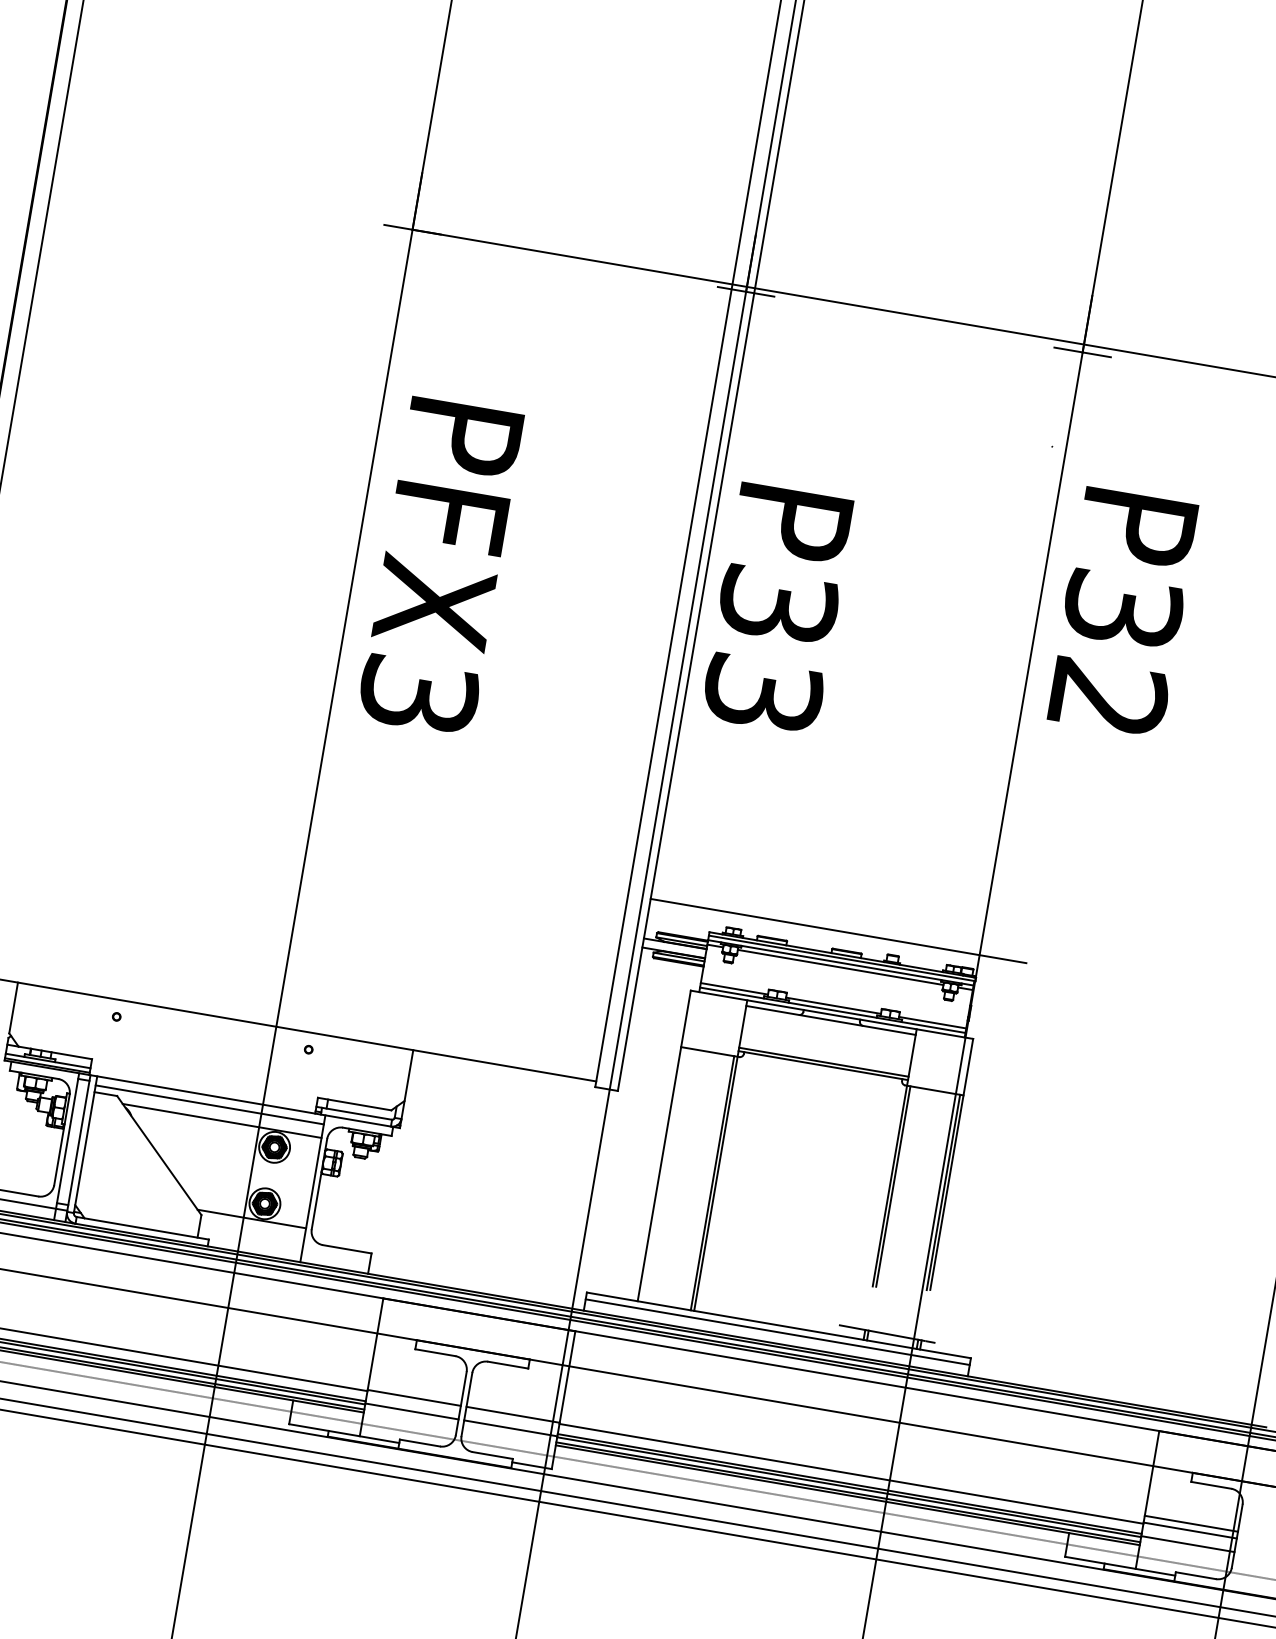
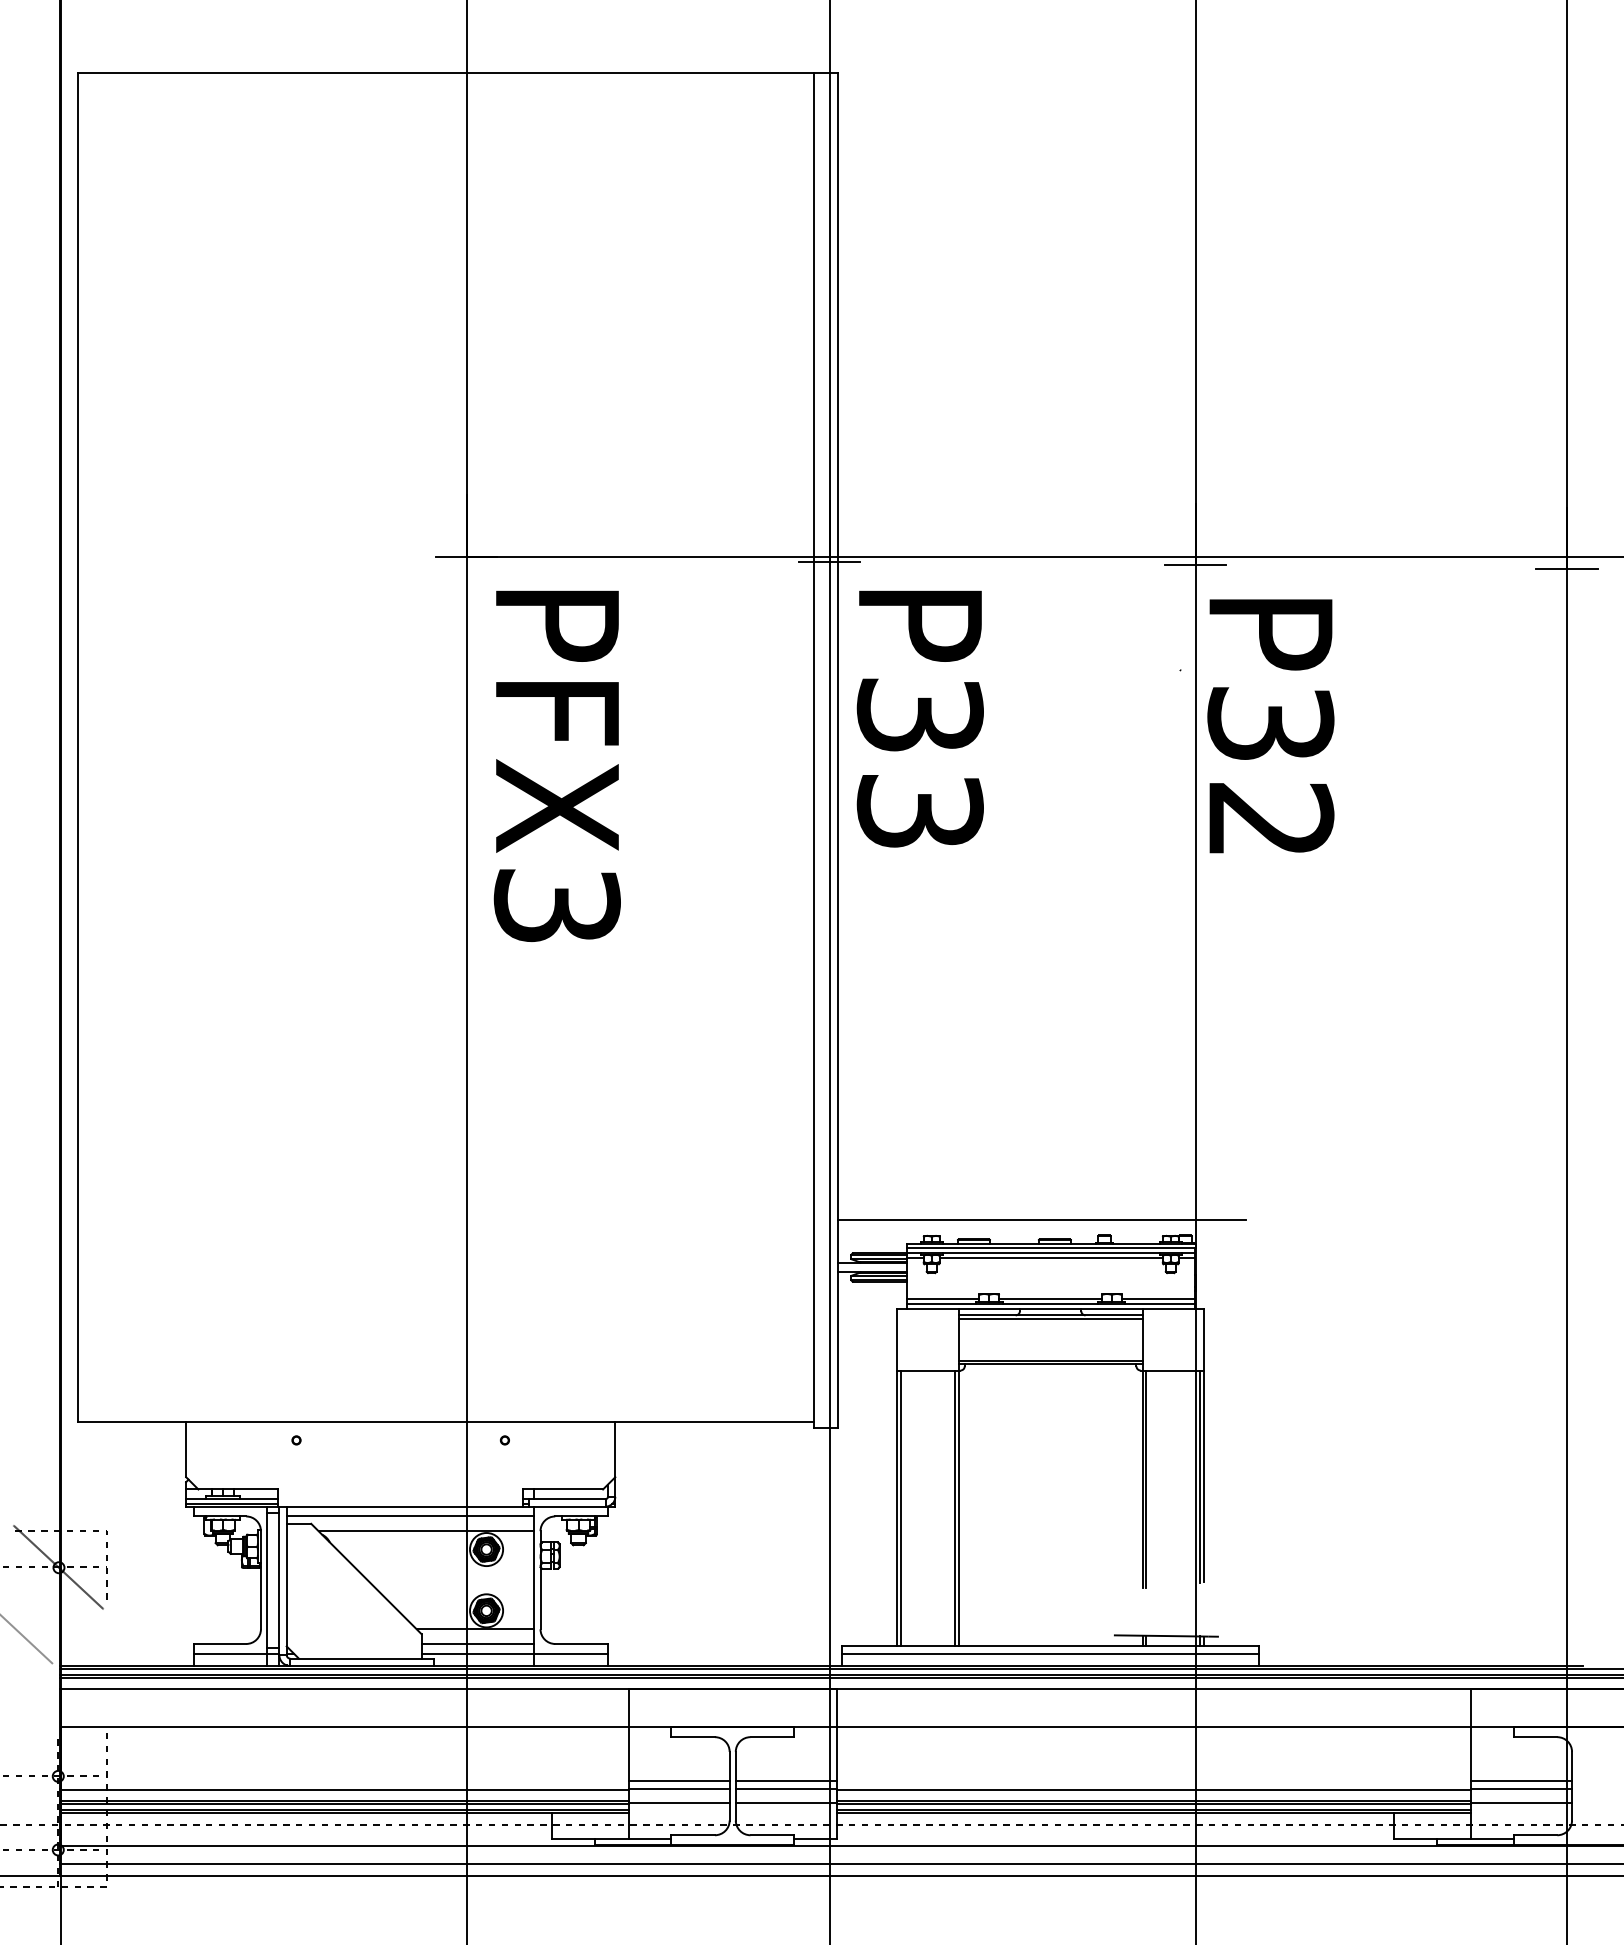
text: (440, 566) -> (556, 765), moved
text: (777, 608) -> (919, 718), moved
text: (1122, 612) -> (1270, 726), moved
line: (830, 1024) -> (1050, 1319), added
line: (663, 1174) -> (901, 1508), added
line: (251, 1232) -> (477, 1643), added
line: (283, 1247) -> (514, 1653), added
line: (414, 1391) -> (678, 1781), added
line: (513, 1408) -> (785, 1781), added

